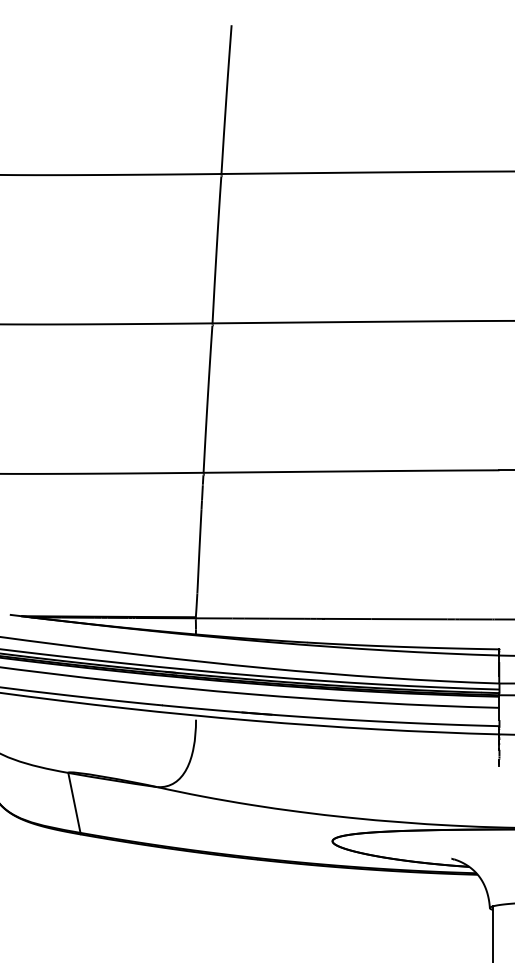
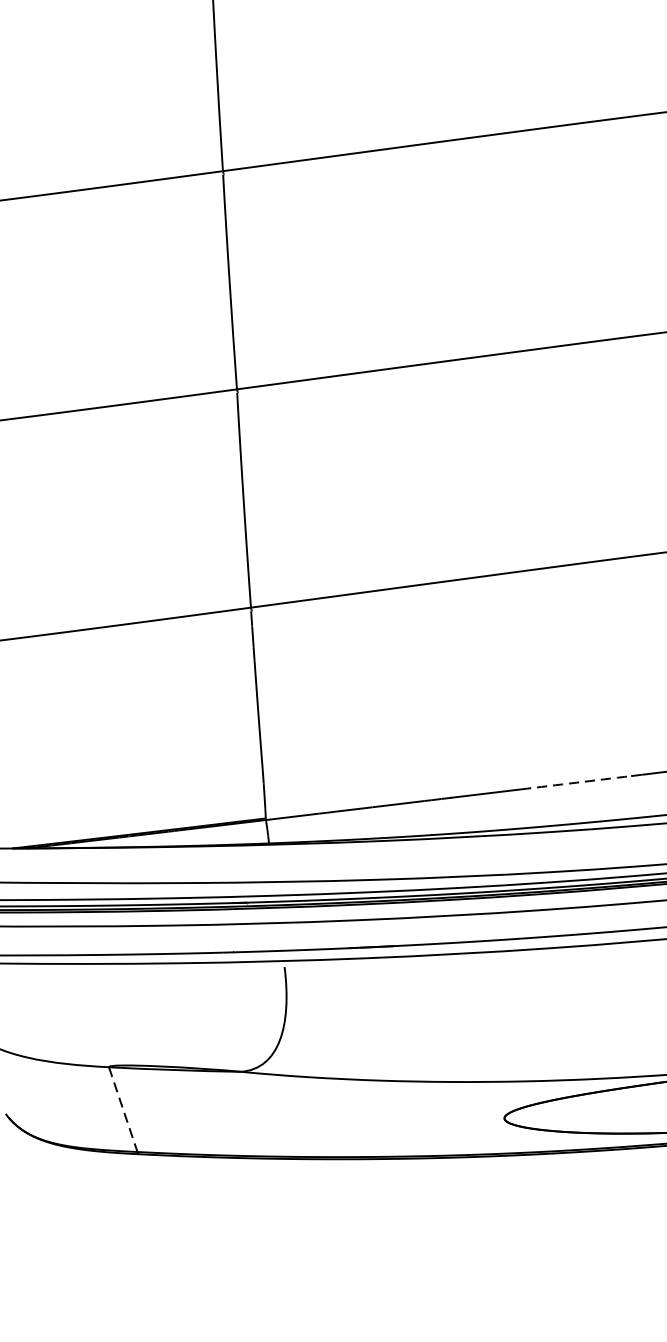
arc: (409, 619) -> (576, 783), solid -> dashed
line: (74, 802) -> (123, 1109), solid -> dashed

